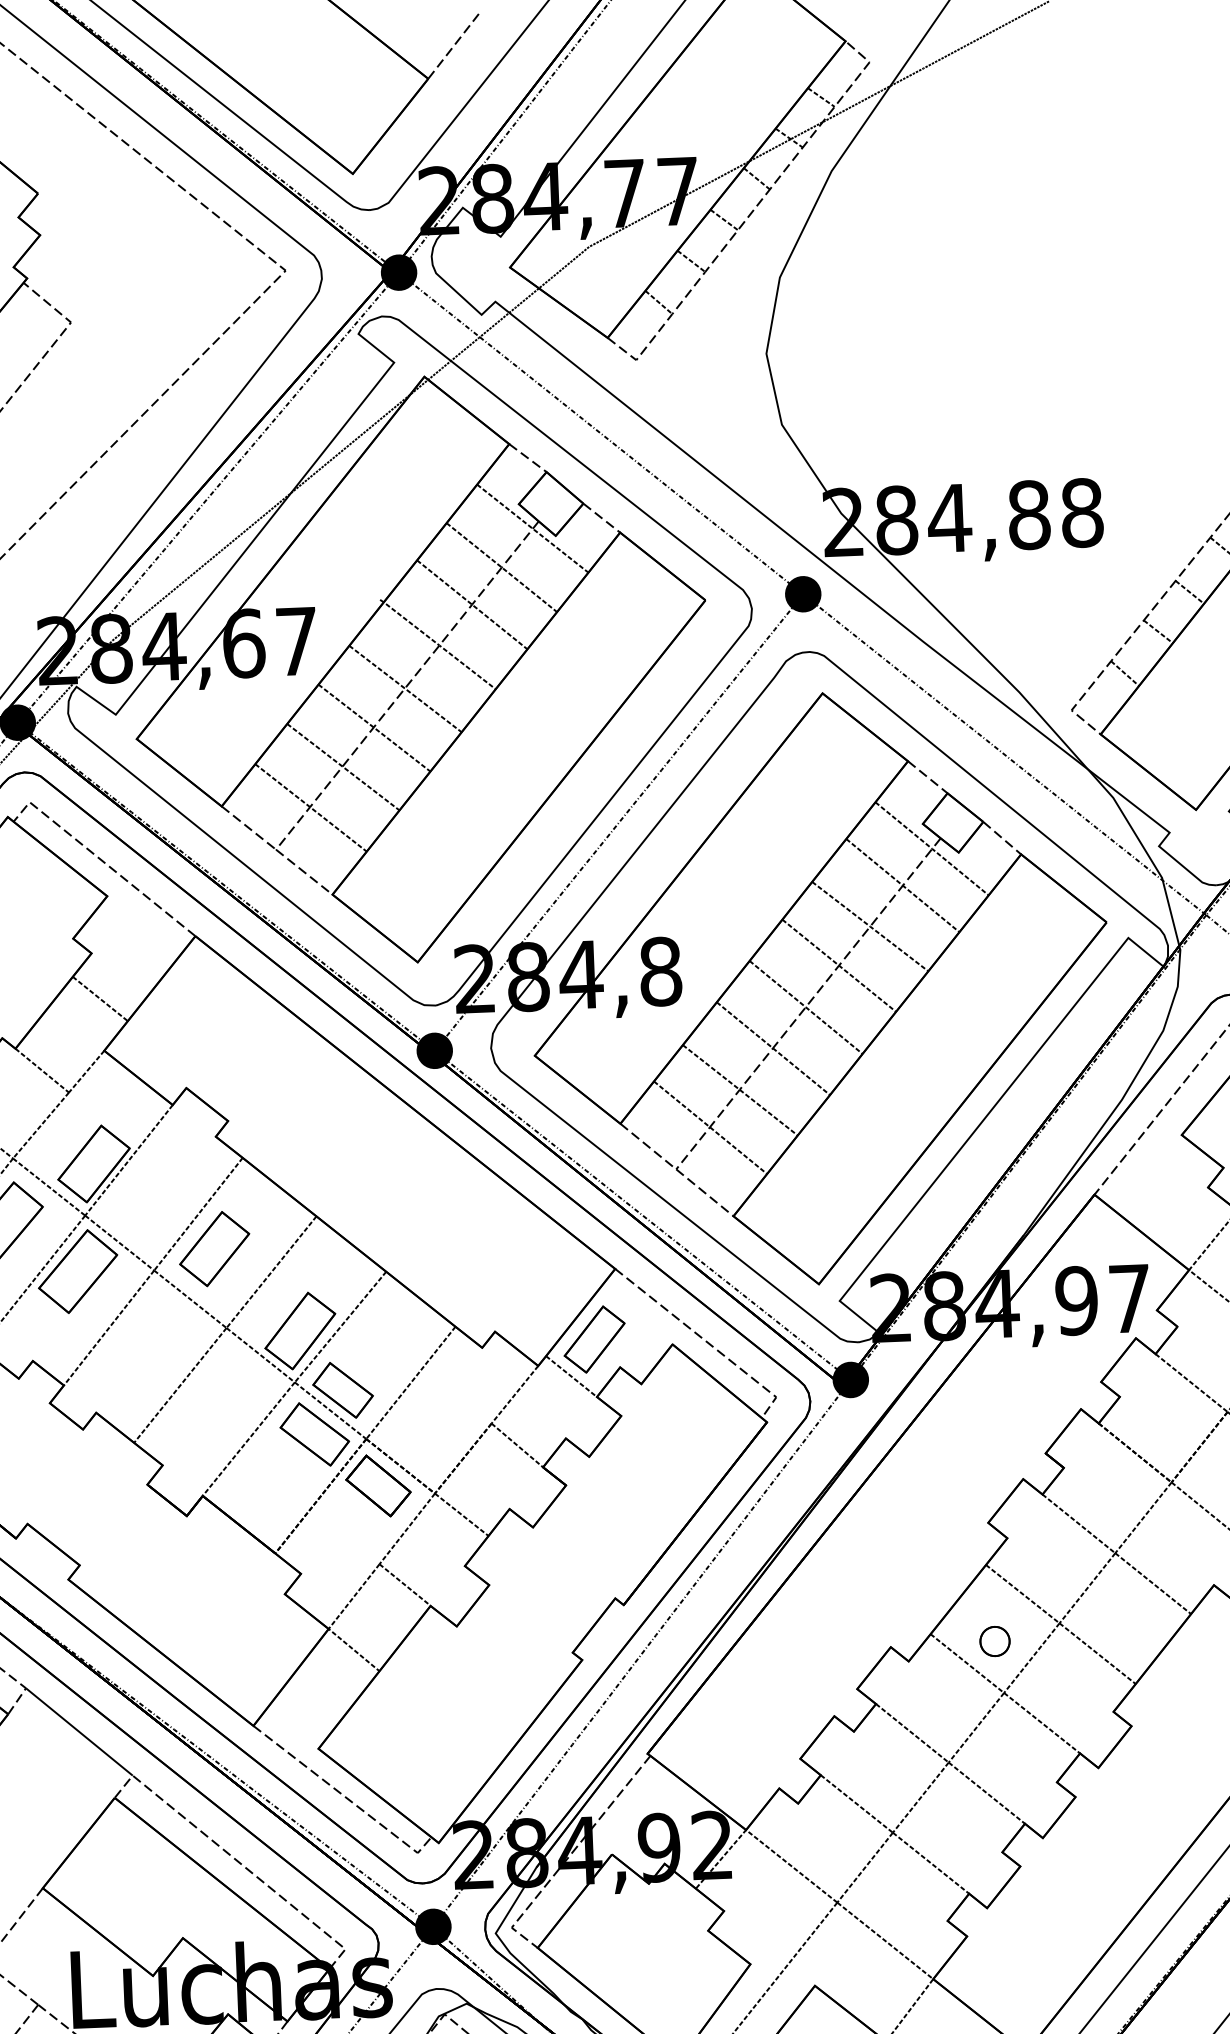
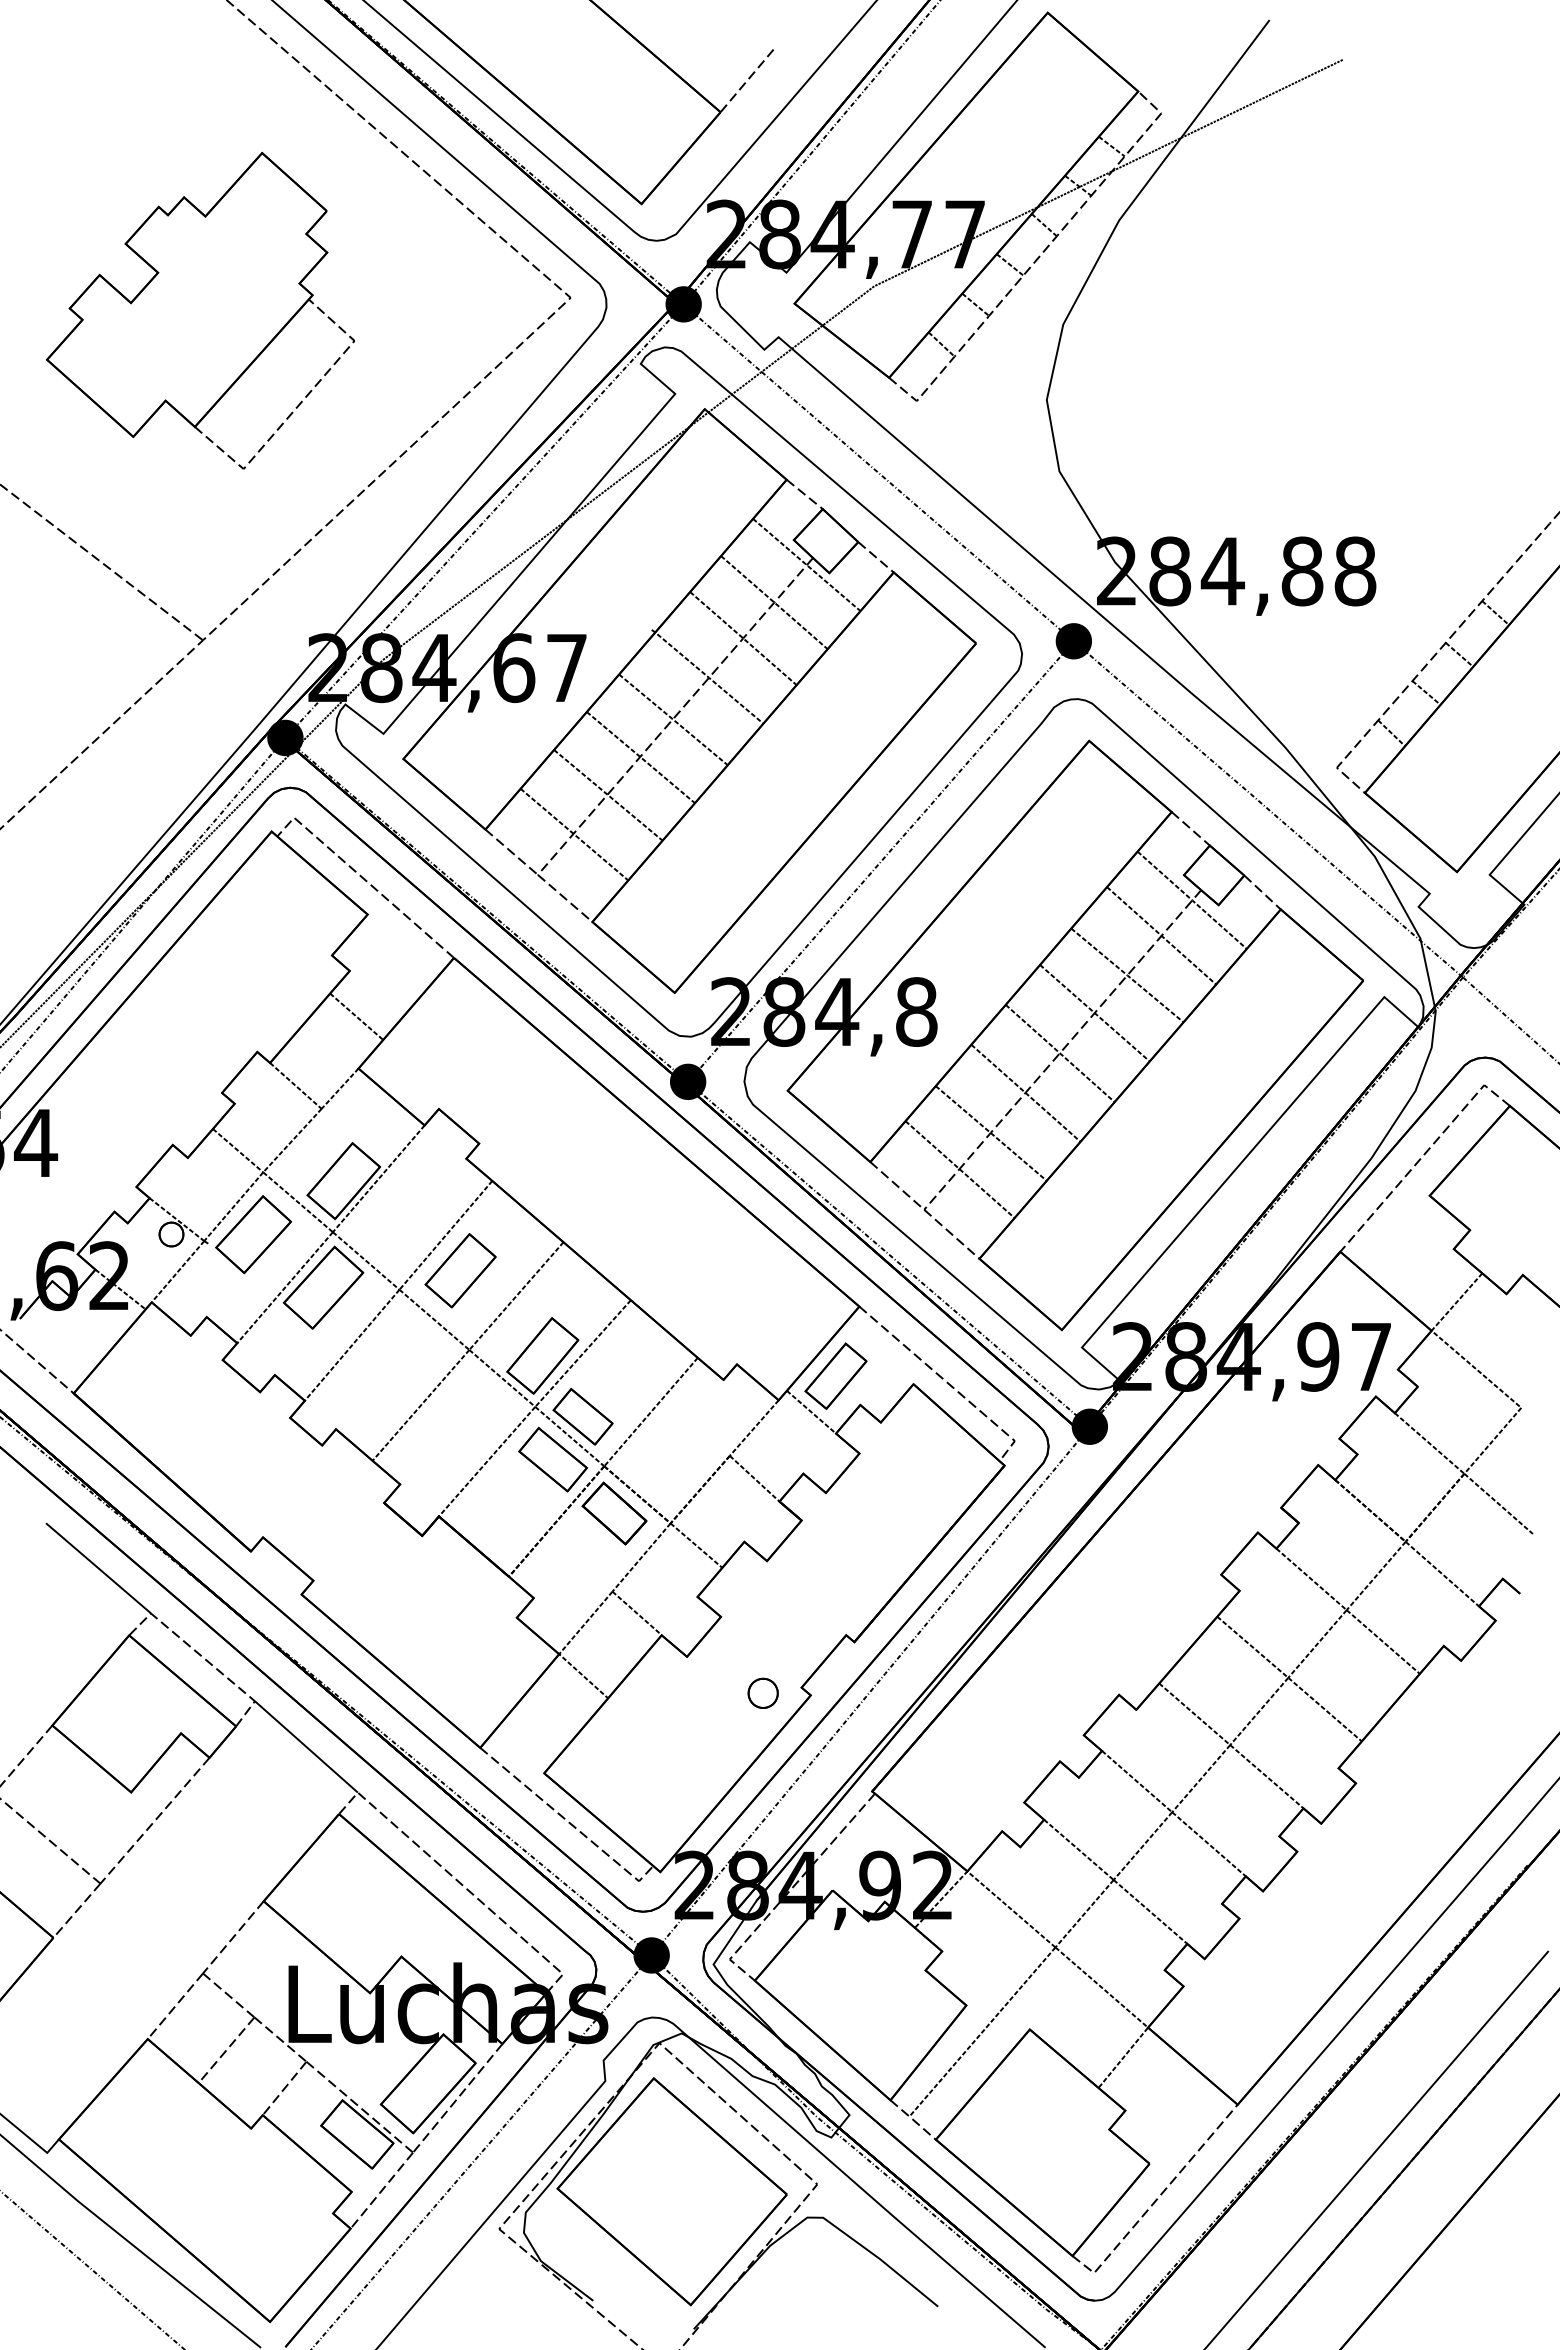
part: (994, 1640) -> (762, 1692), moved

